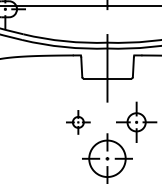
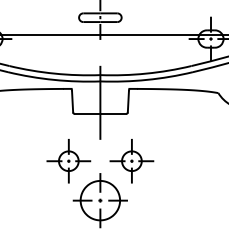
part: (77, 122) -> (68, 161), size x1.67

